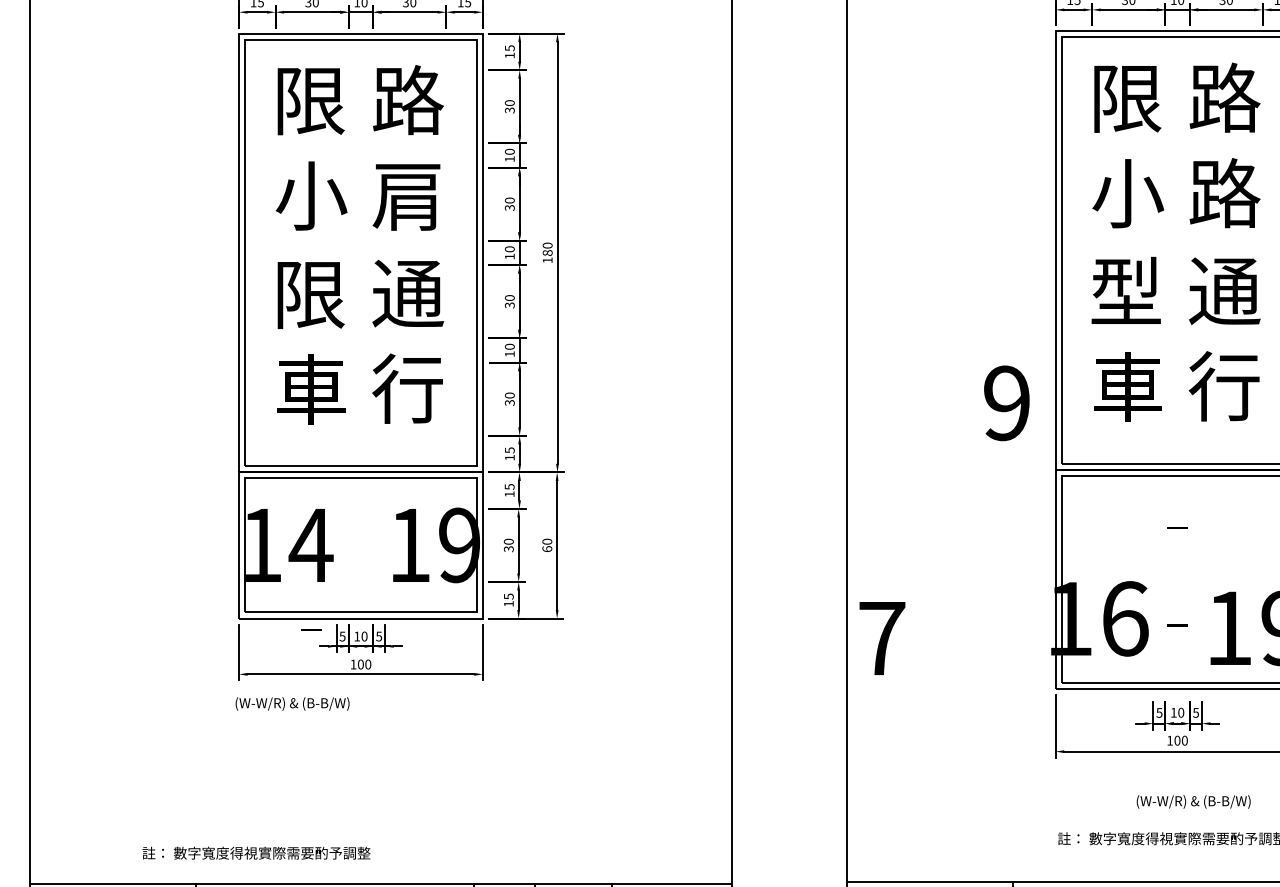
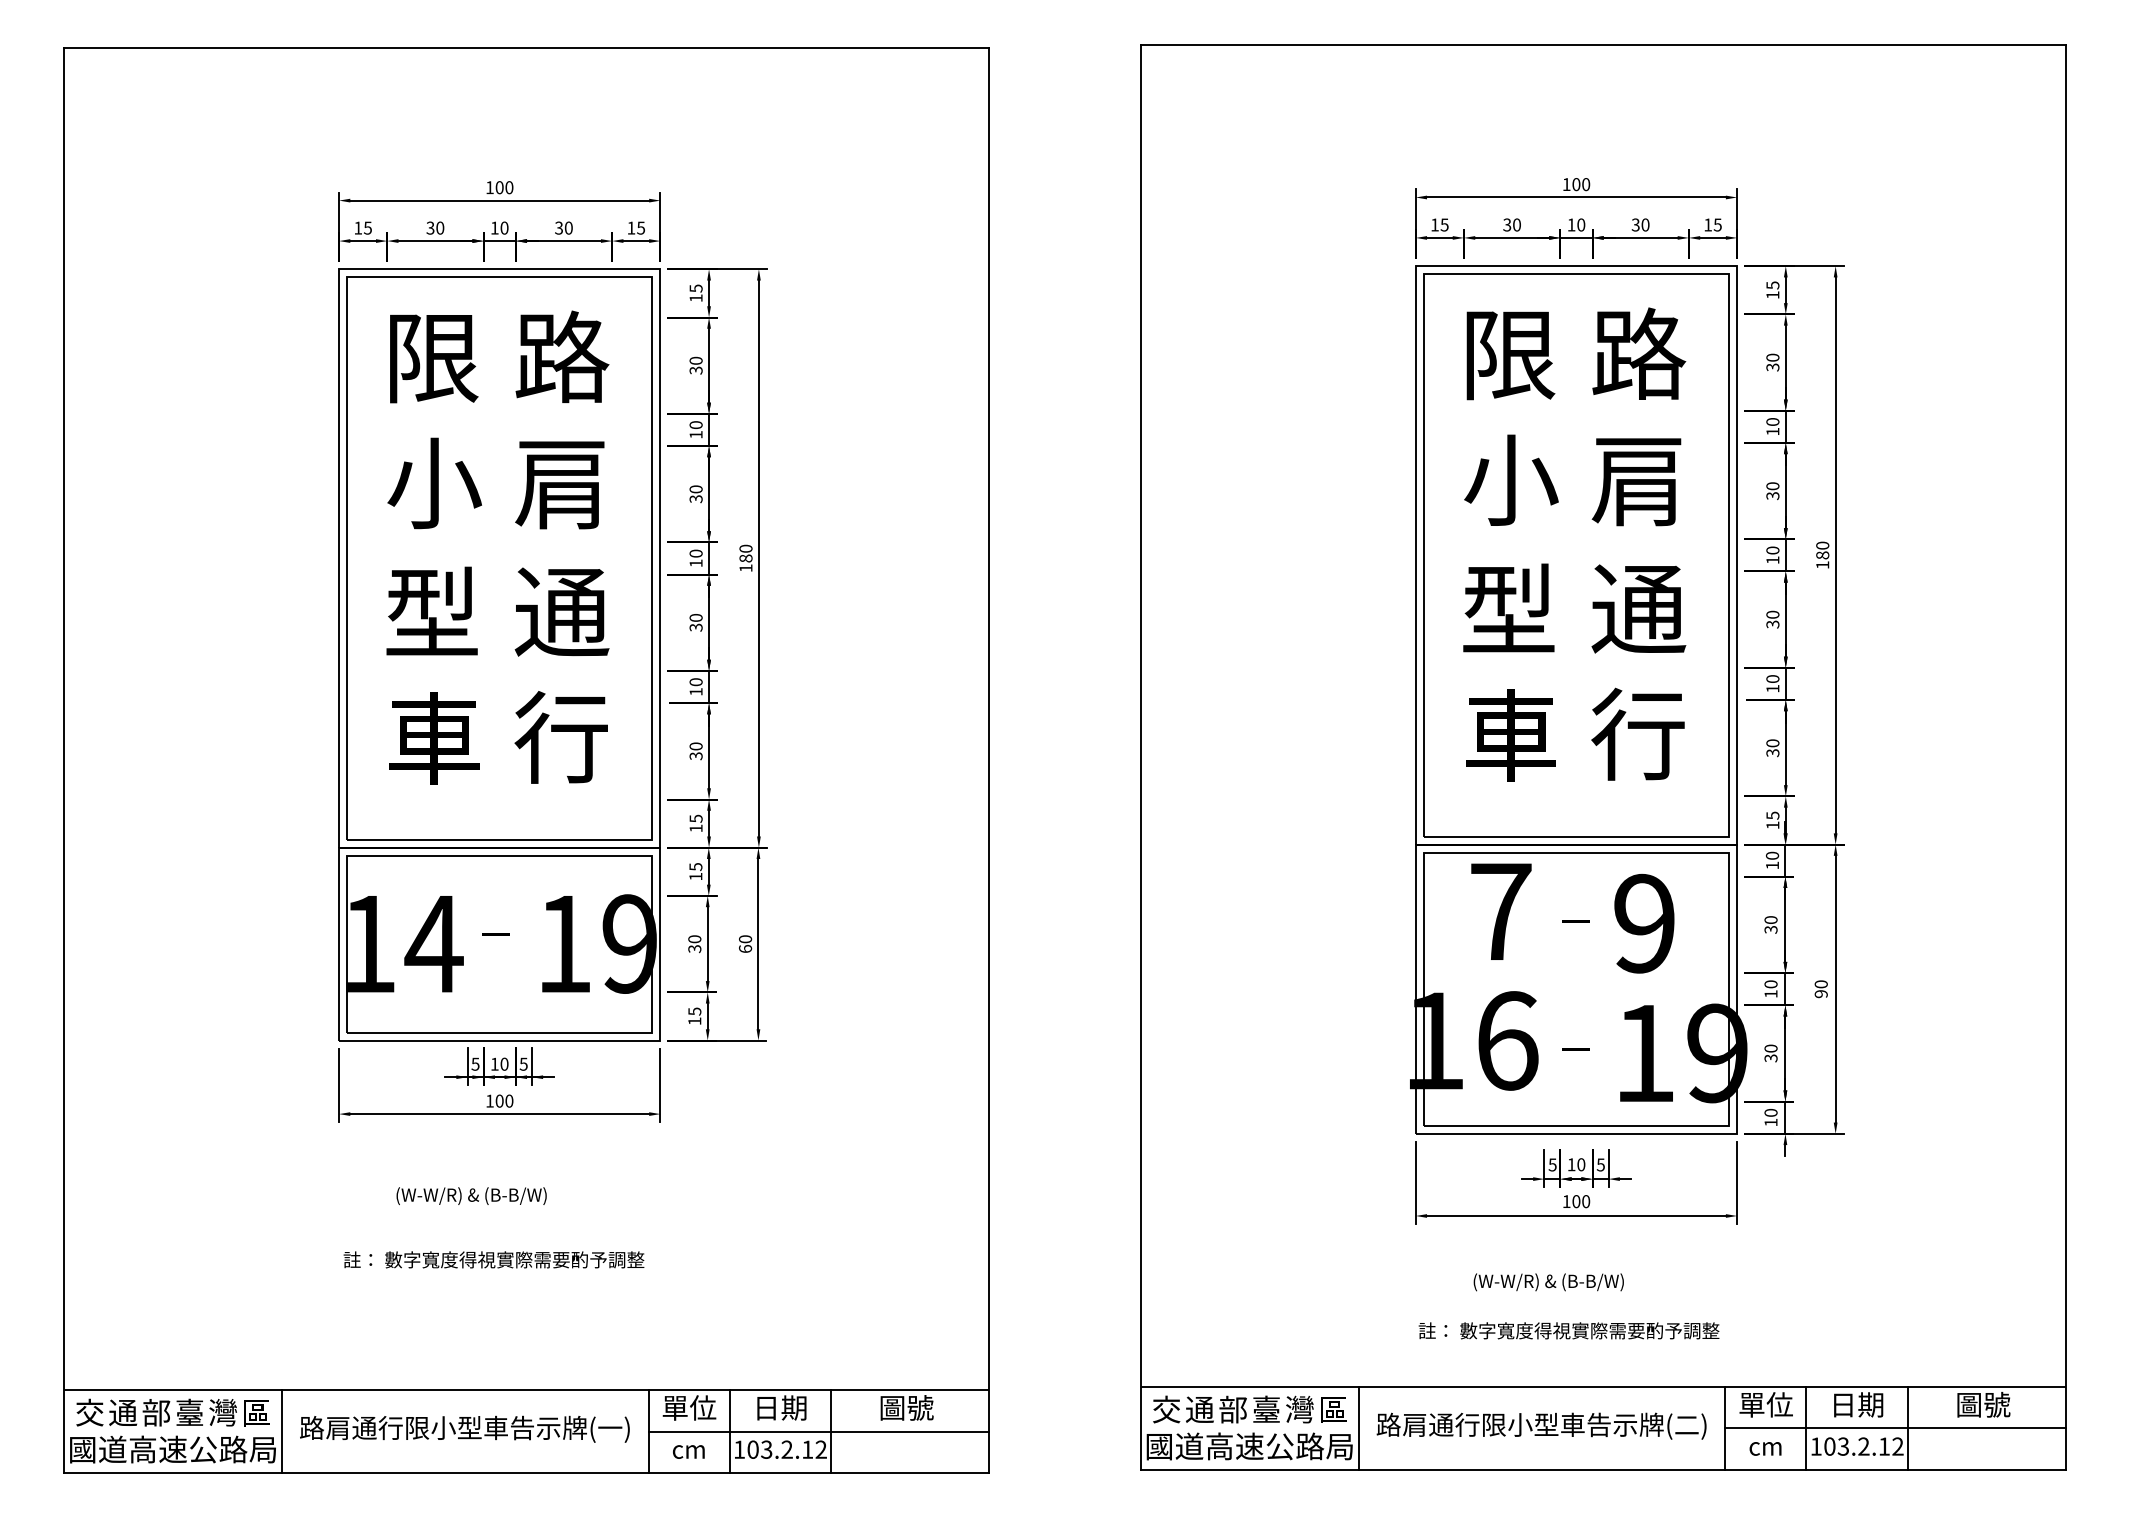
text: (1224, 193) -> (1638, 479), 路 -> 肩
text: (309, 293) -> (432, 612), 限 -> 型
text: (1006, 403) -> (1644, 923), moved
text: (310, 629) -> (495, 934), moved
text: (882, 638) -> (1501, 911), moved
text: (292, 703) -> (471, 1195), moved
text: (1193, 802) -> (1548, 1282), moved
text: (256, 852) -> (493, 1259), moved

